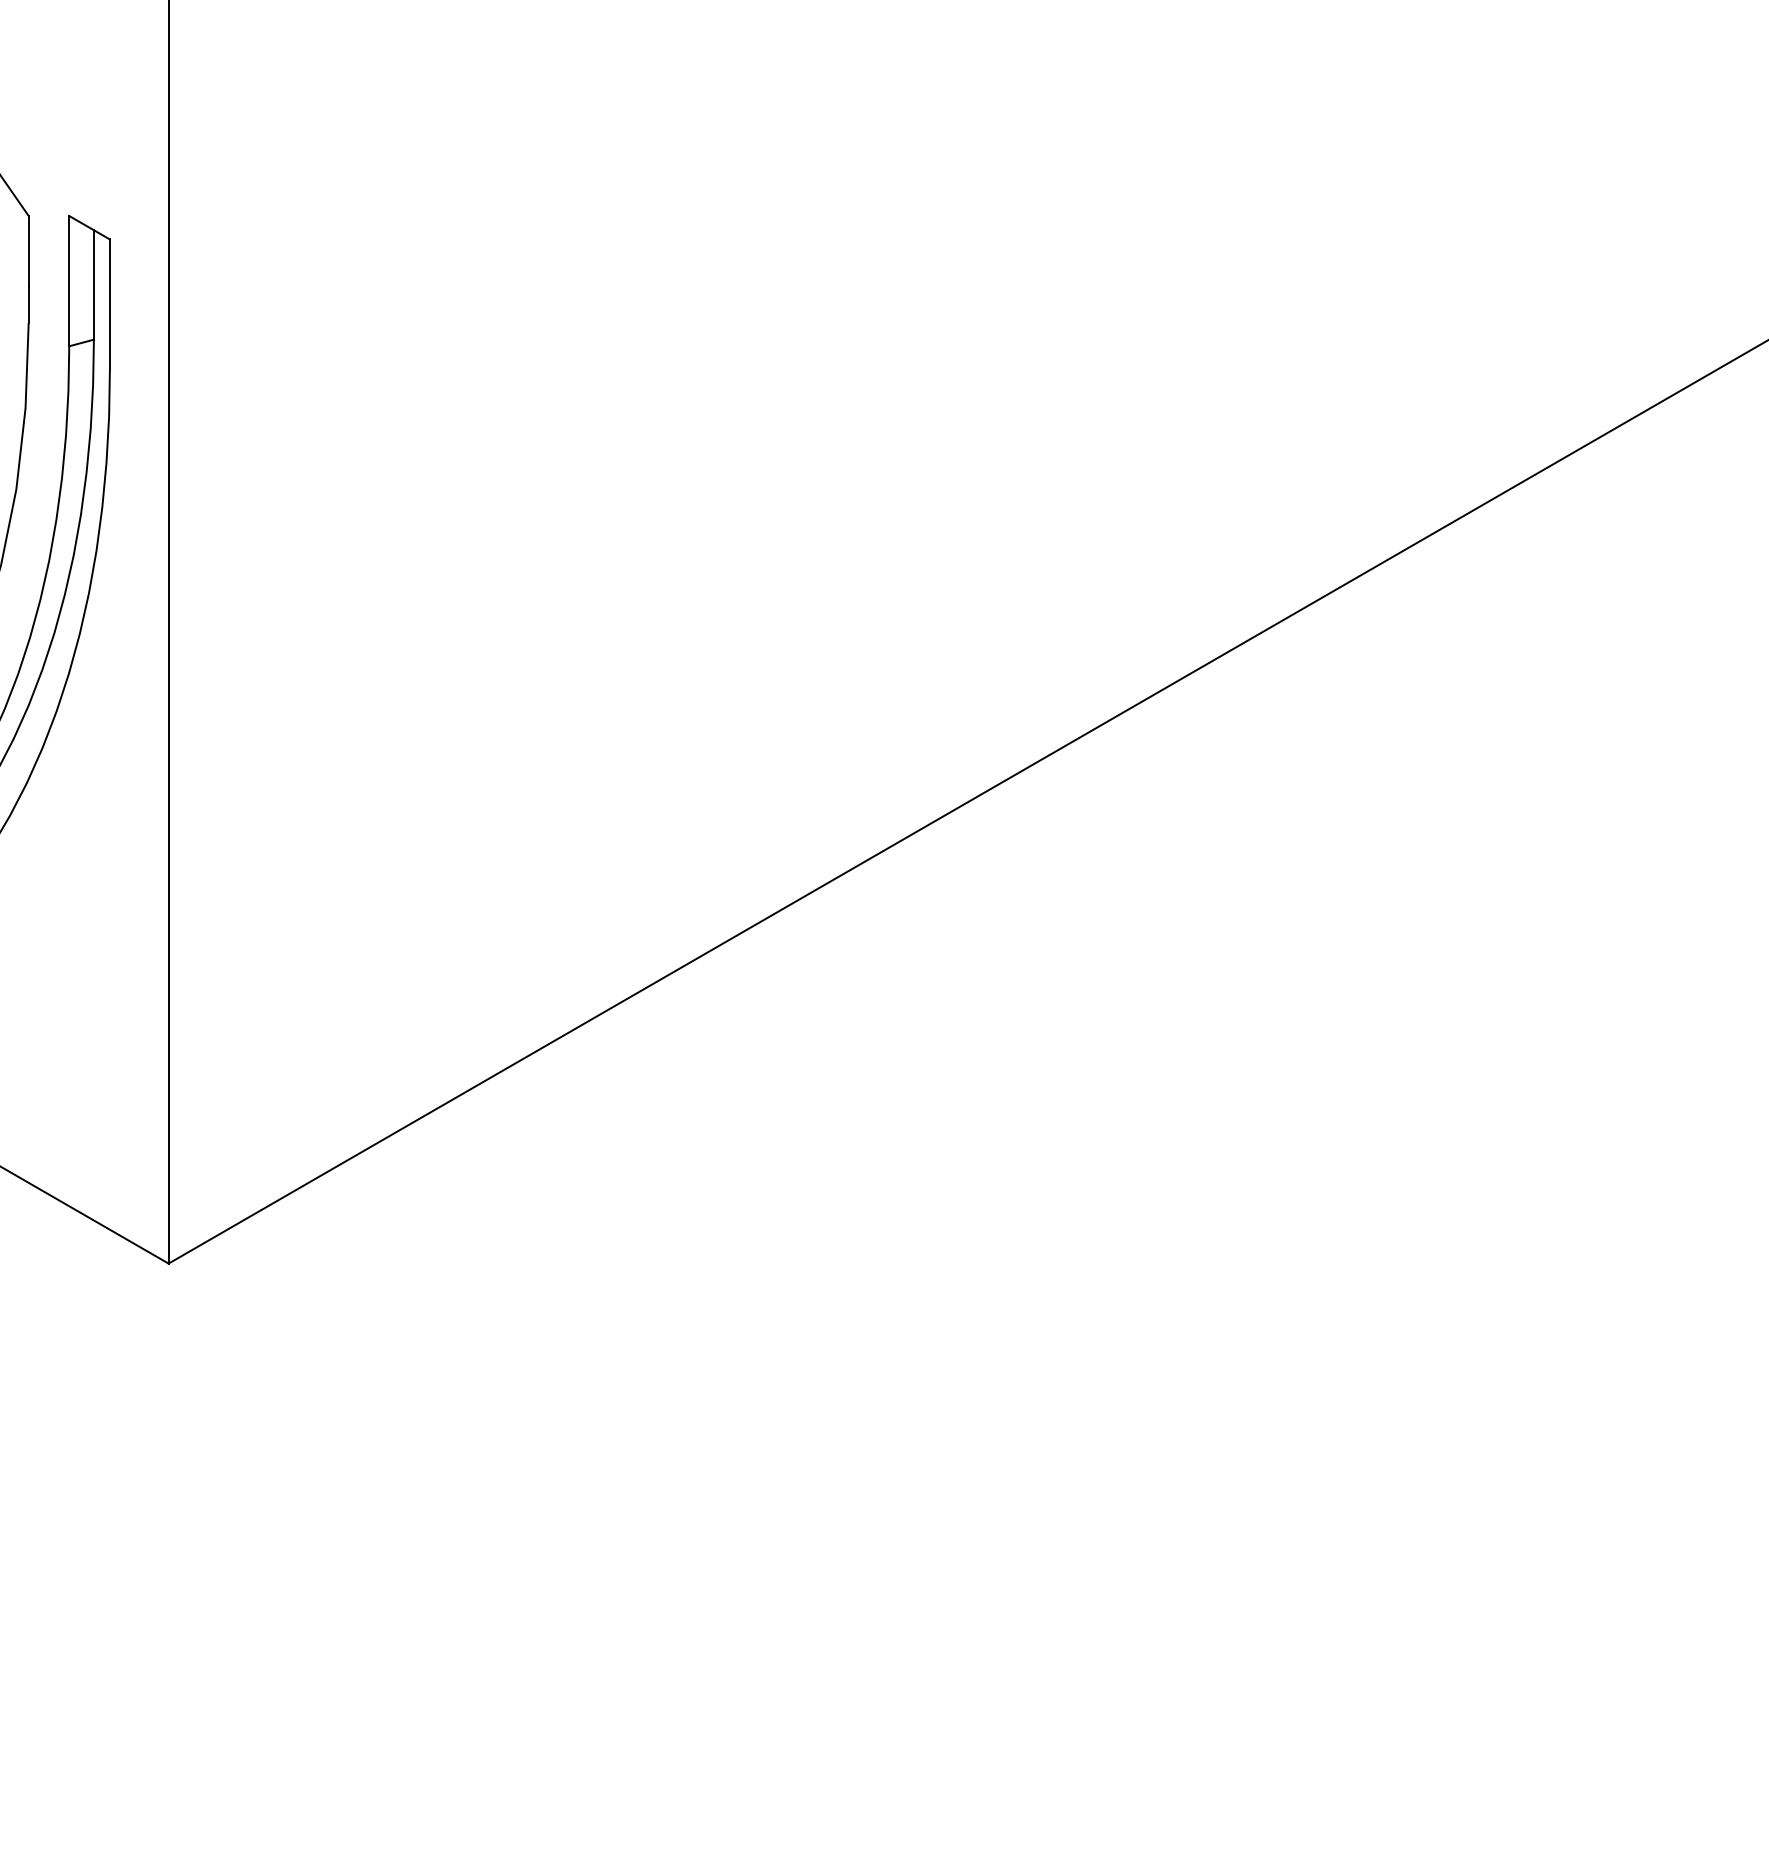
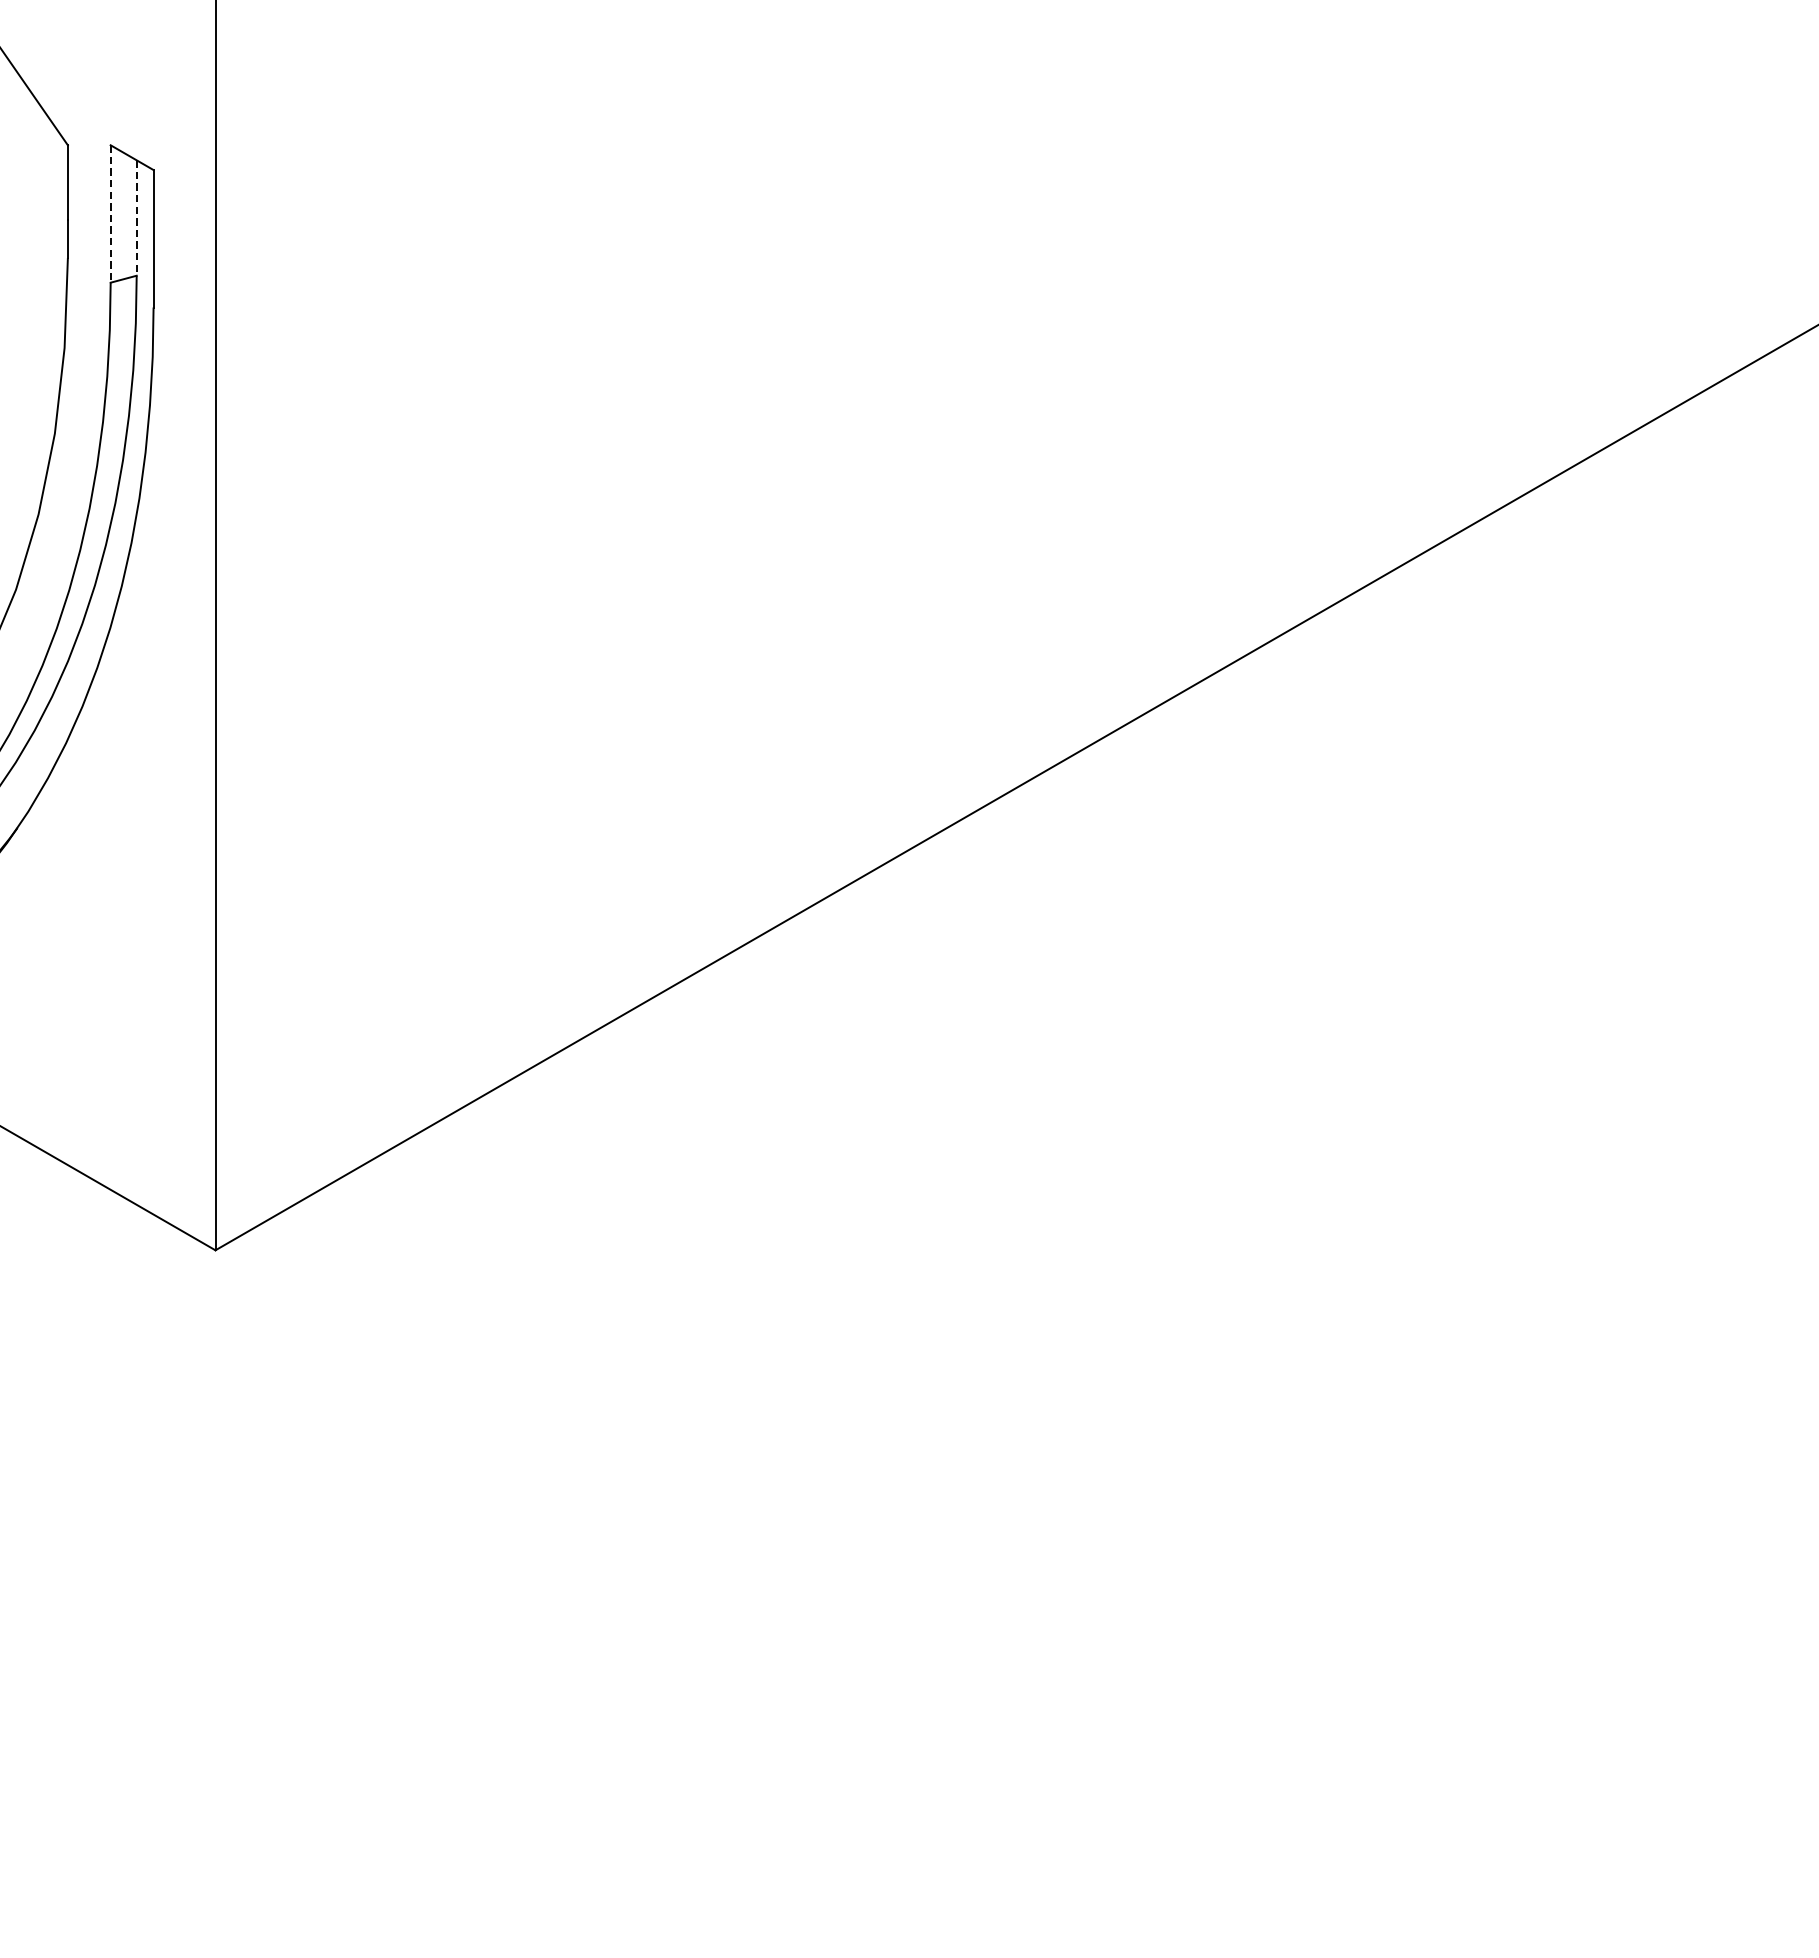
line: (69, 281) -> (110, 214), solid -> dashed
line: (93, 284) -> (136, 217), solid -> dashed

